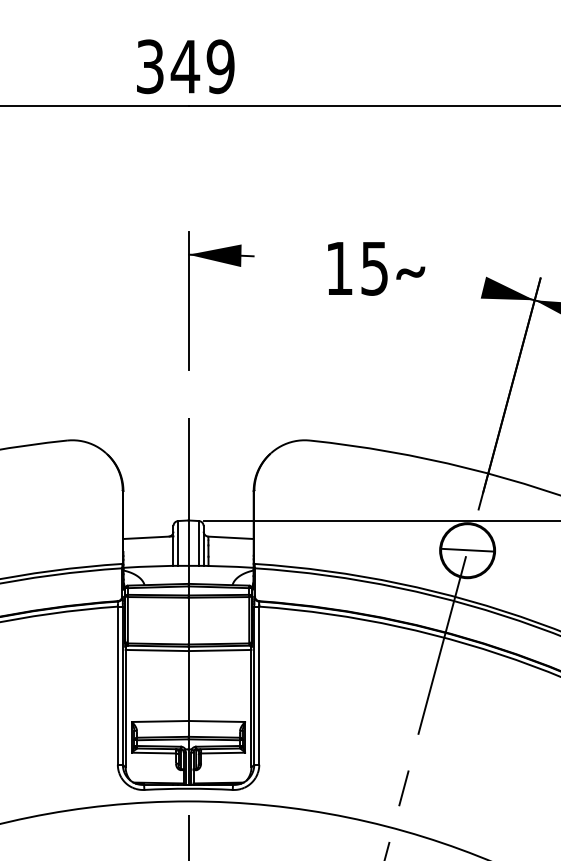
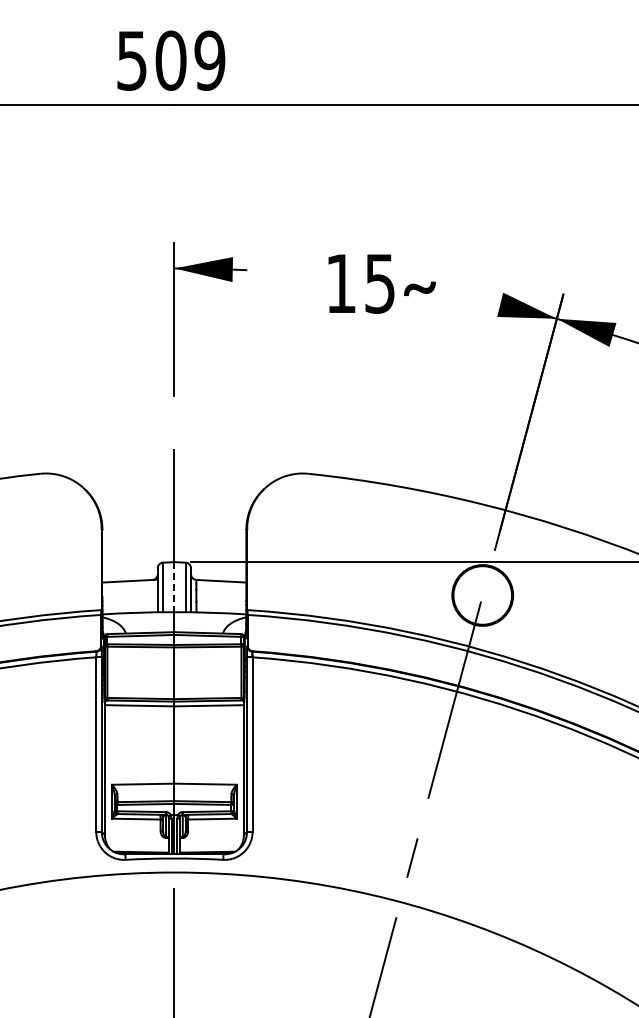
text: (168, 66) -> (152, 60), 349 -> 509
line: (188, 543) -> (174, 587), solid -> dashed
line: (467, 549) -> (482, 594), removed

